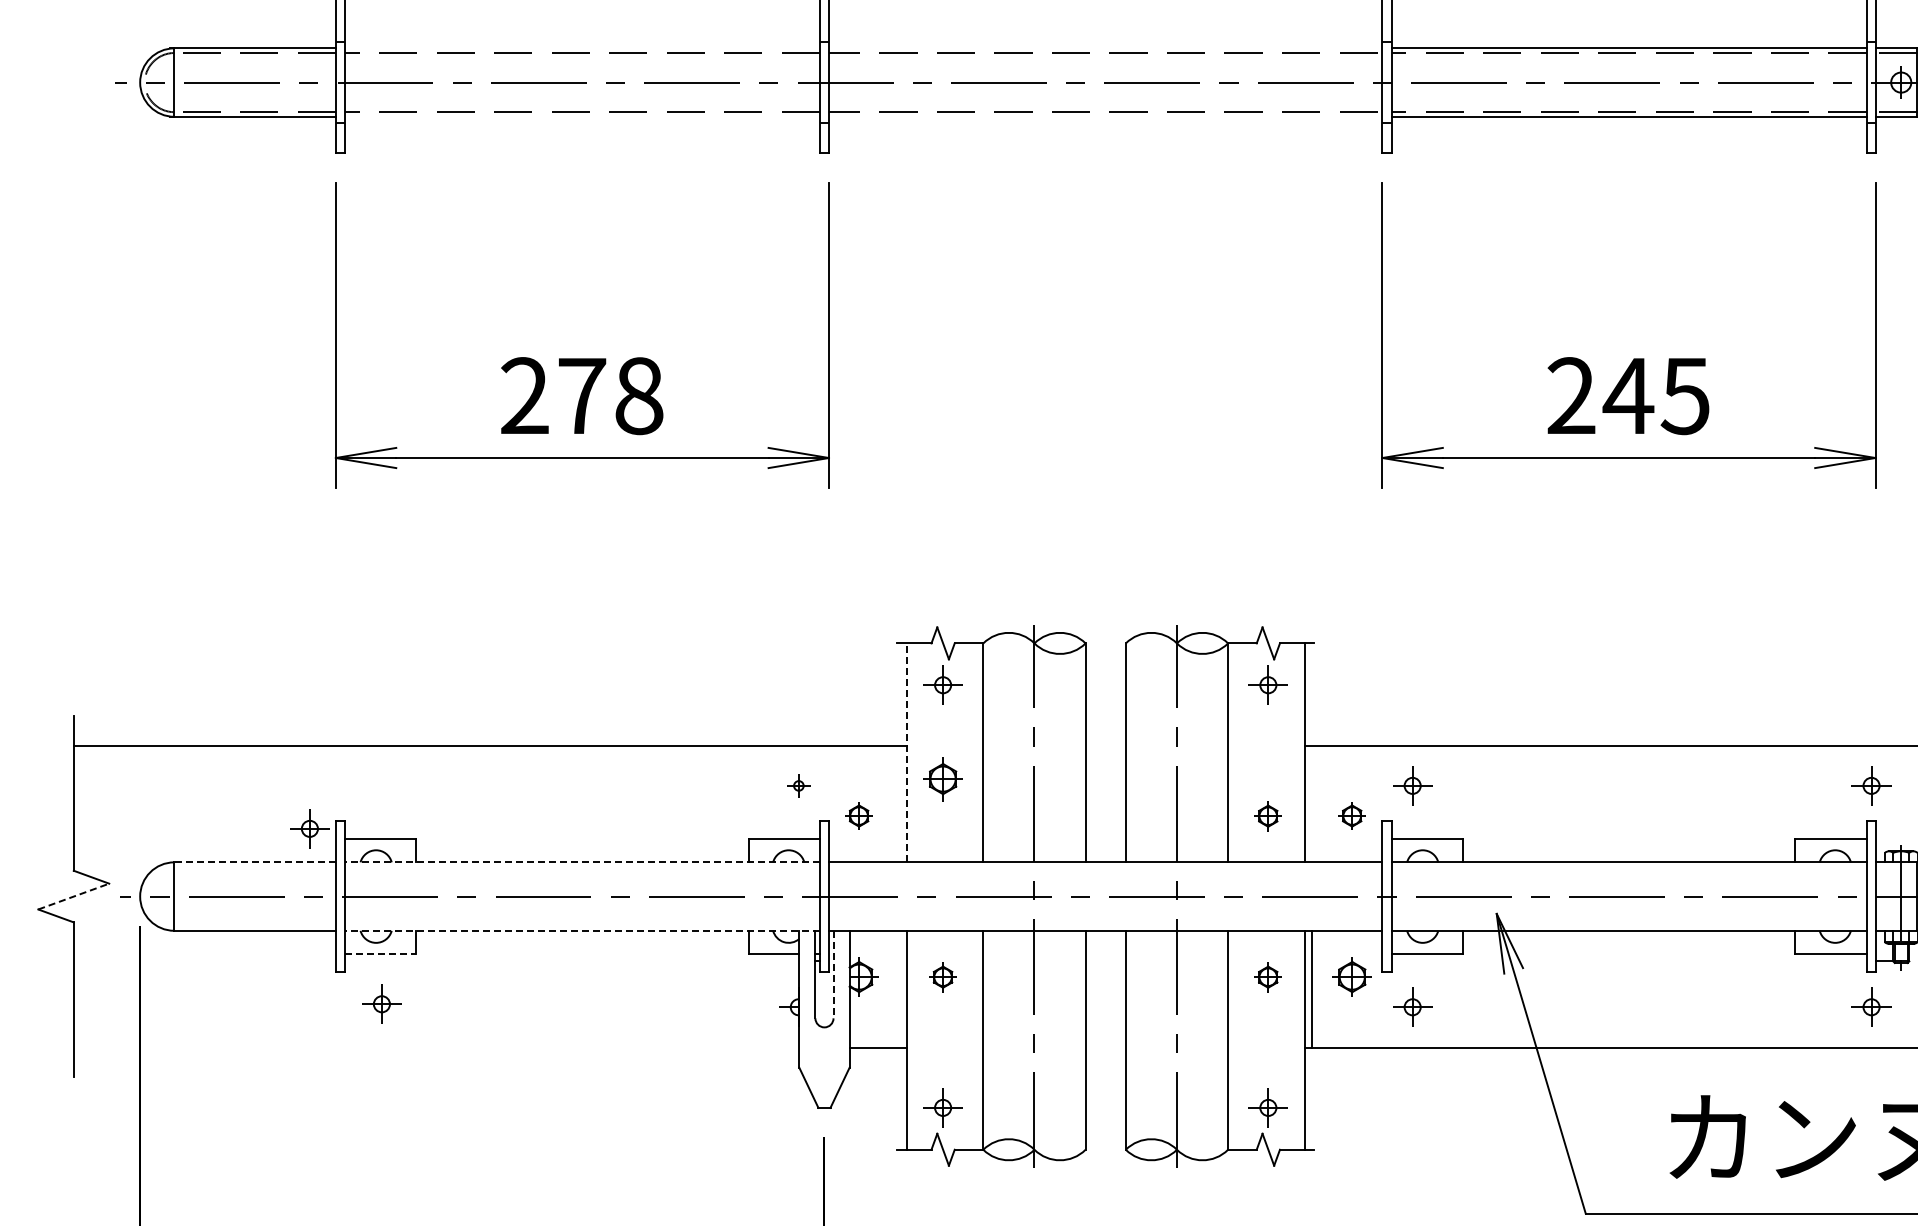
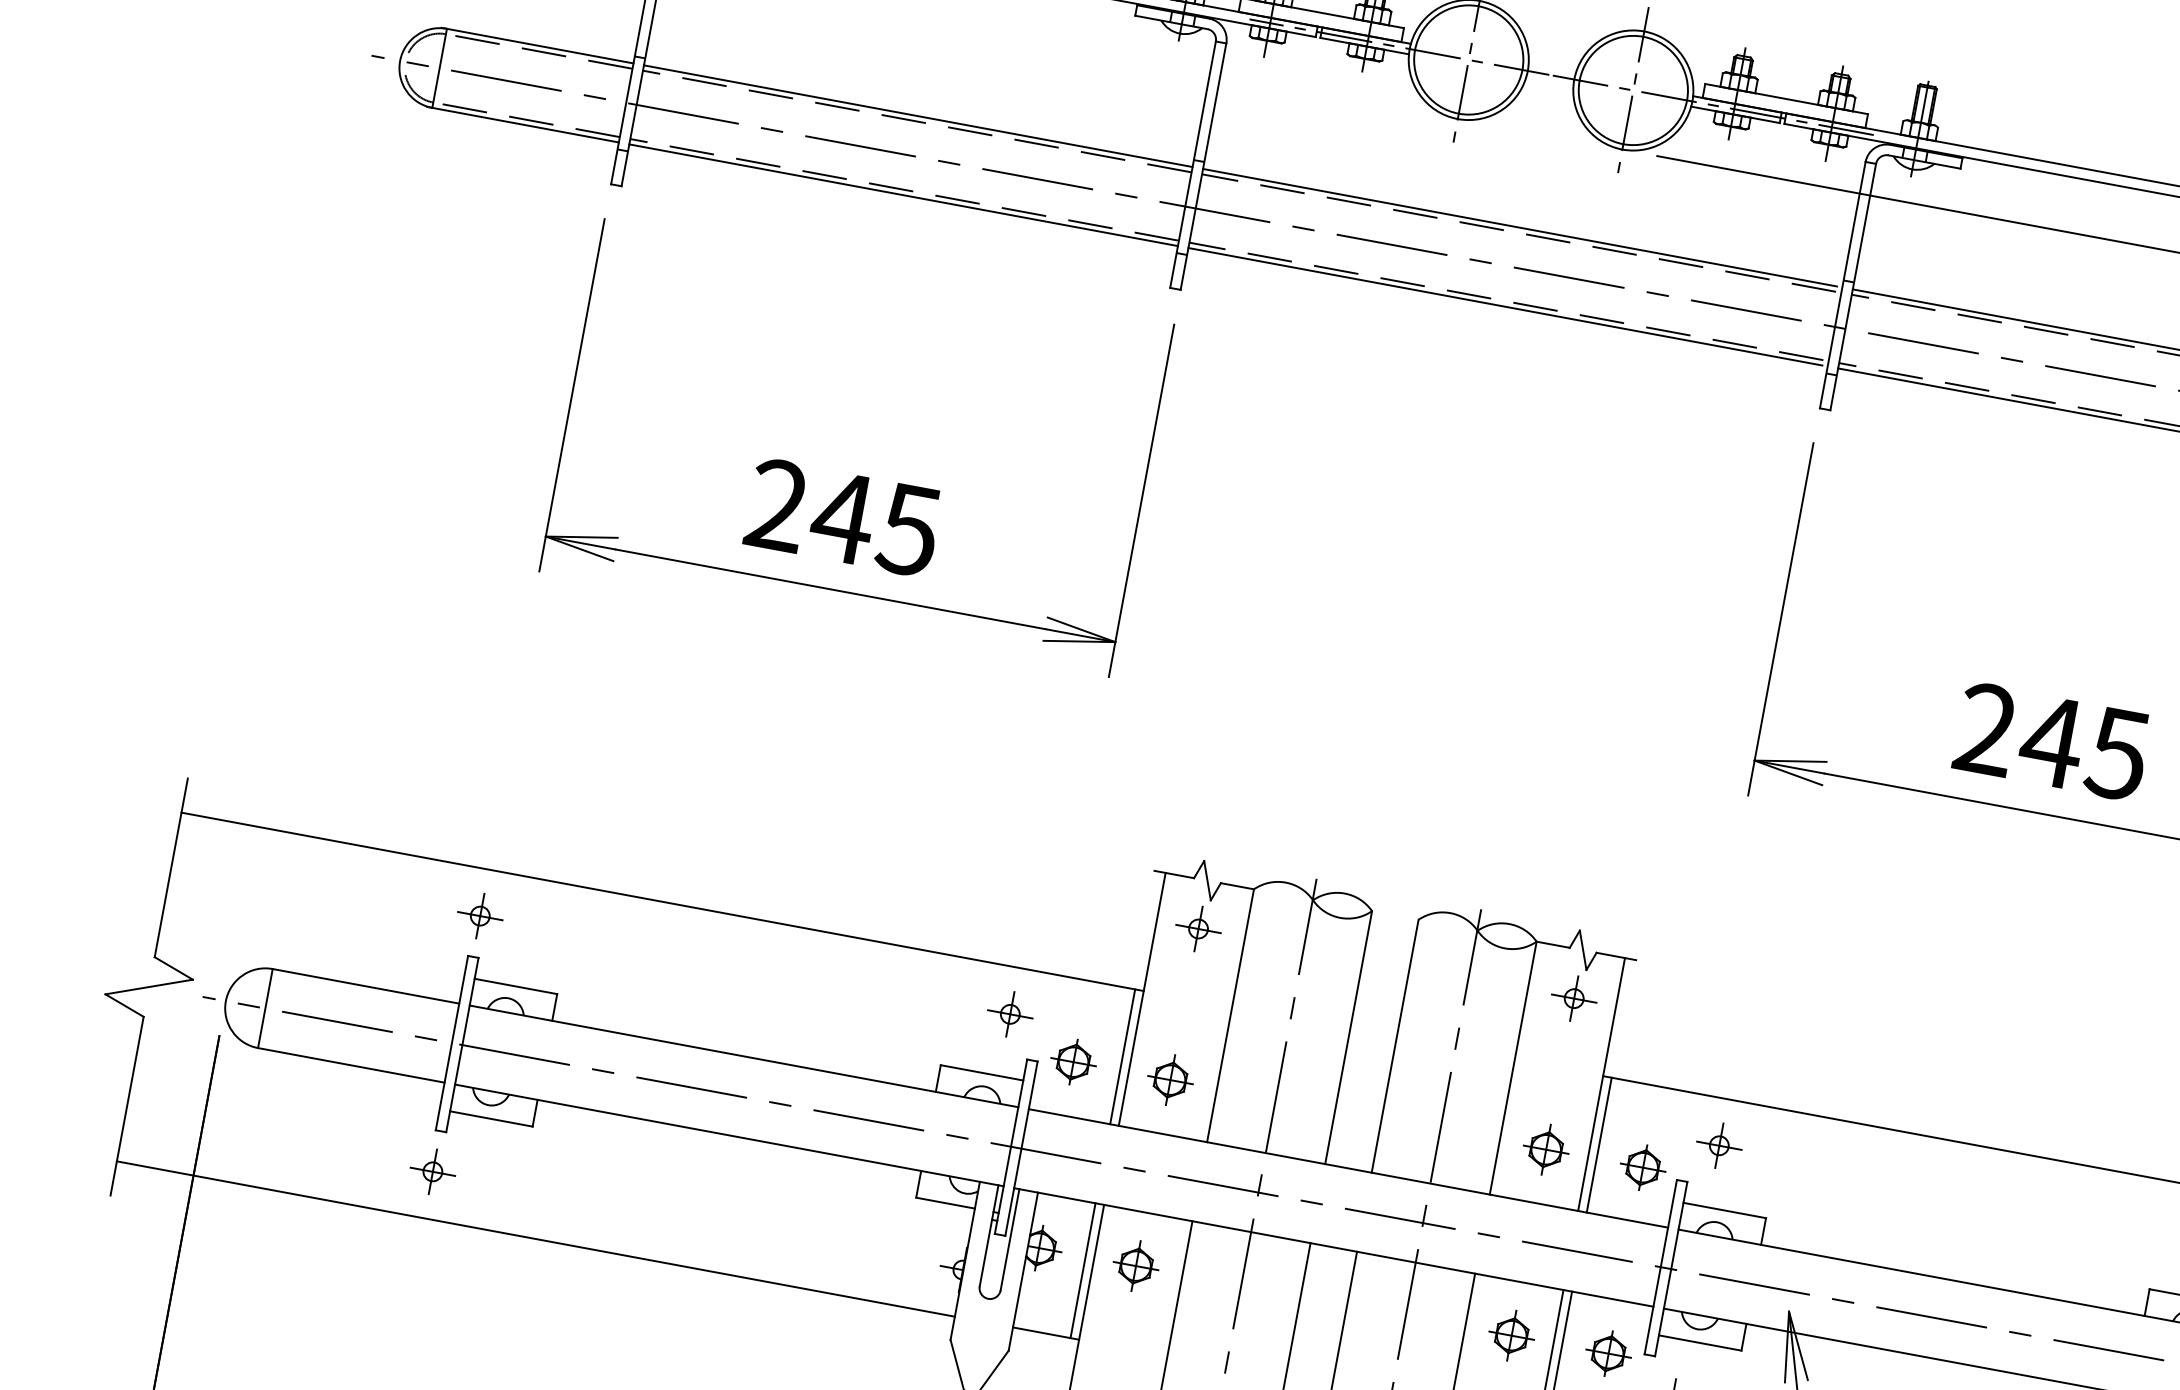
line: (581, 48) -> (917, 116), added
line: (1103, 48) -> (1520, 227), added
line: (581, 116) -> (902, 194), added
line: (1103, 116) -> (1505, 306), added
text: (609, 396) -> (875, 524), 278 -> 245
line: (906, 752) -> (1141, 998), dashed -> solid
part: (942, 779) -> (1169, 1080), moved
part: (798, 785) -> (1010, 1013), size x1.67
line: (899, 803) -> (1122, 1056), added
line: (1312, 803) -> (1599, 1144), added
part: (858, 815) -> (1072, 1061), size x1.43
part: (1351, 815) -> (1642, 1166), size x1.43
part: (1267, 816) -> (1545, 1150), size x1.43
part: (309, 828) -> (479, 915), moved
line: (255, 862) -> (366, 986), dashed -> solid
line: (581, 862) -> (742, 1056), dashed -> solid
line: (73, 896) -> (148, 986), dashed -> solid
line: (581, 930) -> (728, 1134), dashed -> solid
line: (380, 953) -> (491, 1118), dashed -> solid
line: (833, 974) -> (1010, 1239), dashed -> solid
part: (942, 977) -> (1135, 1266), size x1.43
part: (1267, 977) -> (1510, 1336), size x1.43
line: (899, 988) -> (1083, 1269), added
part: (381, 1003) -> (432, 1170), moved
line: (436, 1047) -> (535, 1238), added

